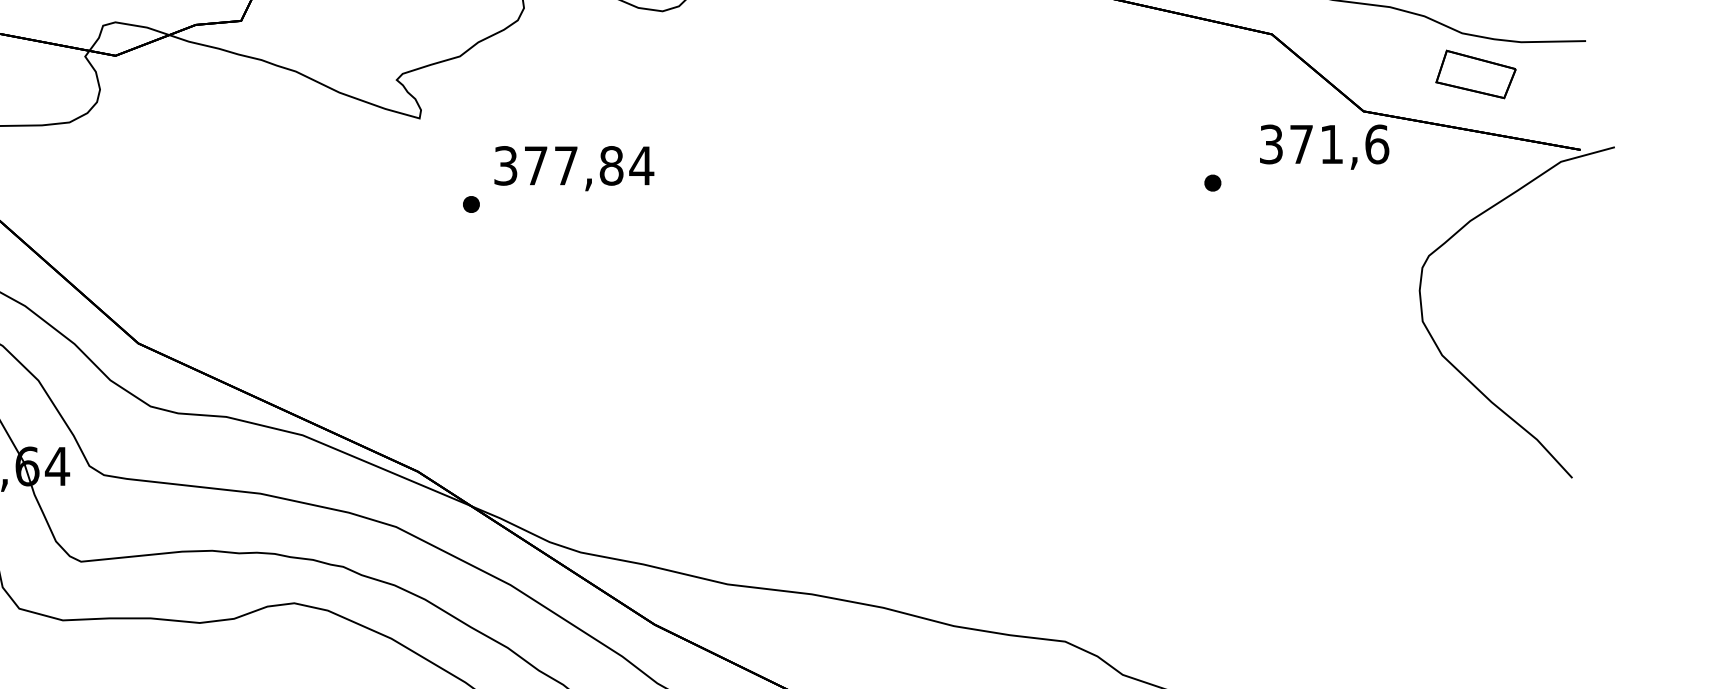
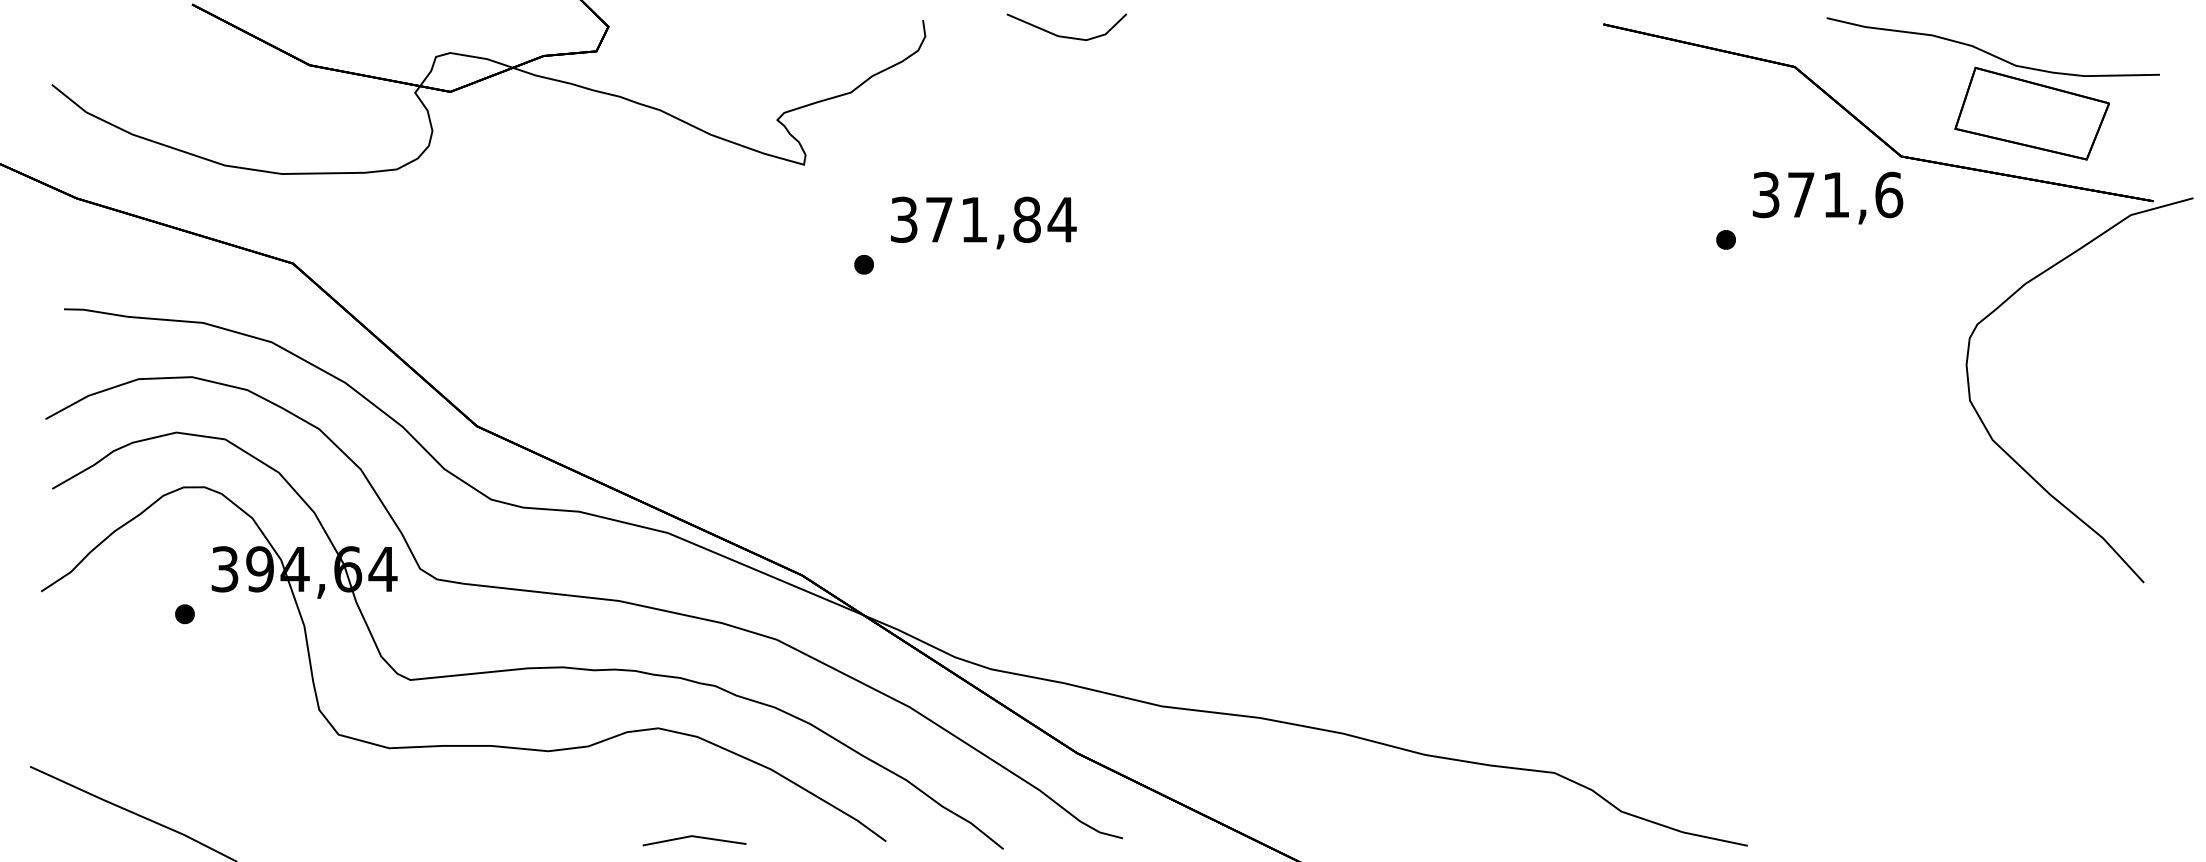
part: (1475, 74) -> (2031, 113), size x1.67
text: (1324, 146) -> (1827, 197), moved
text: (566, 165) -> (974, 219), 377,84 -> 371,84

